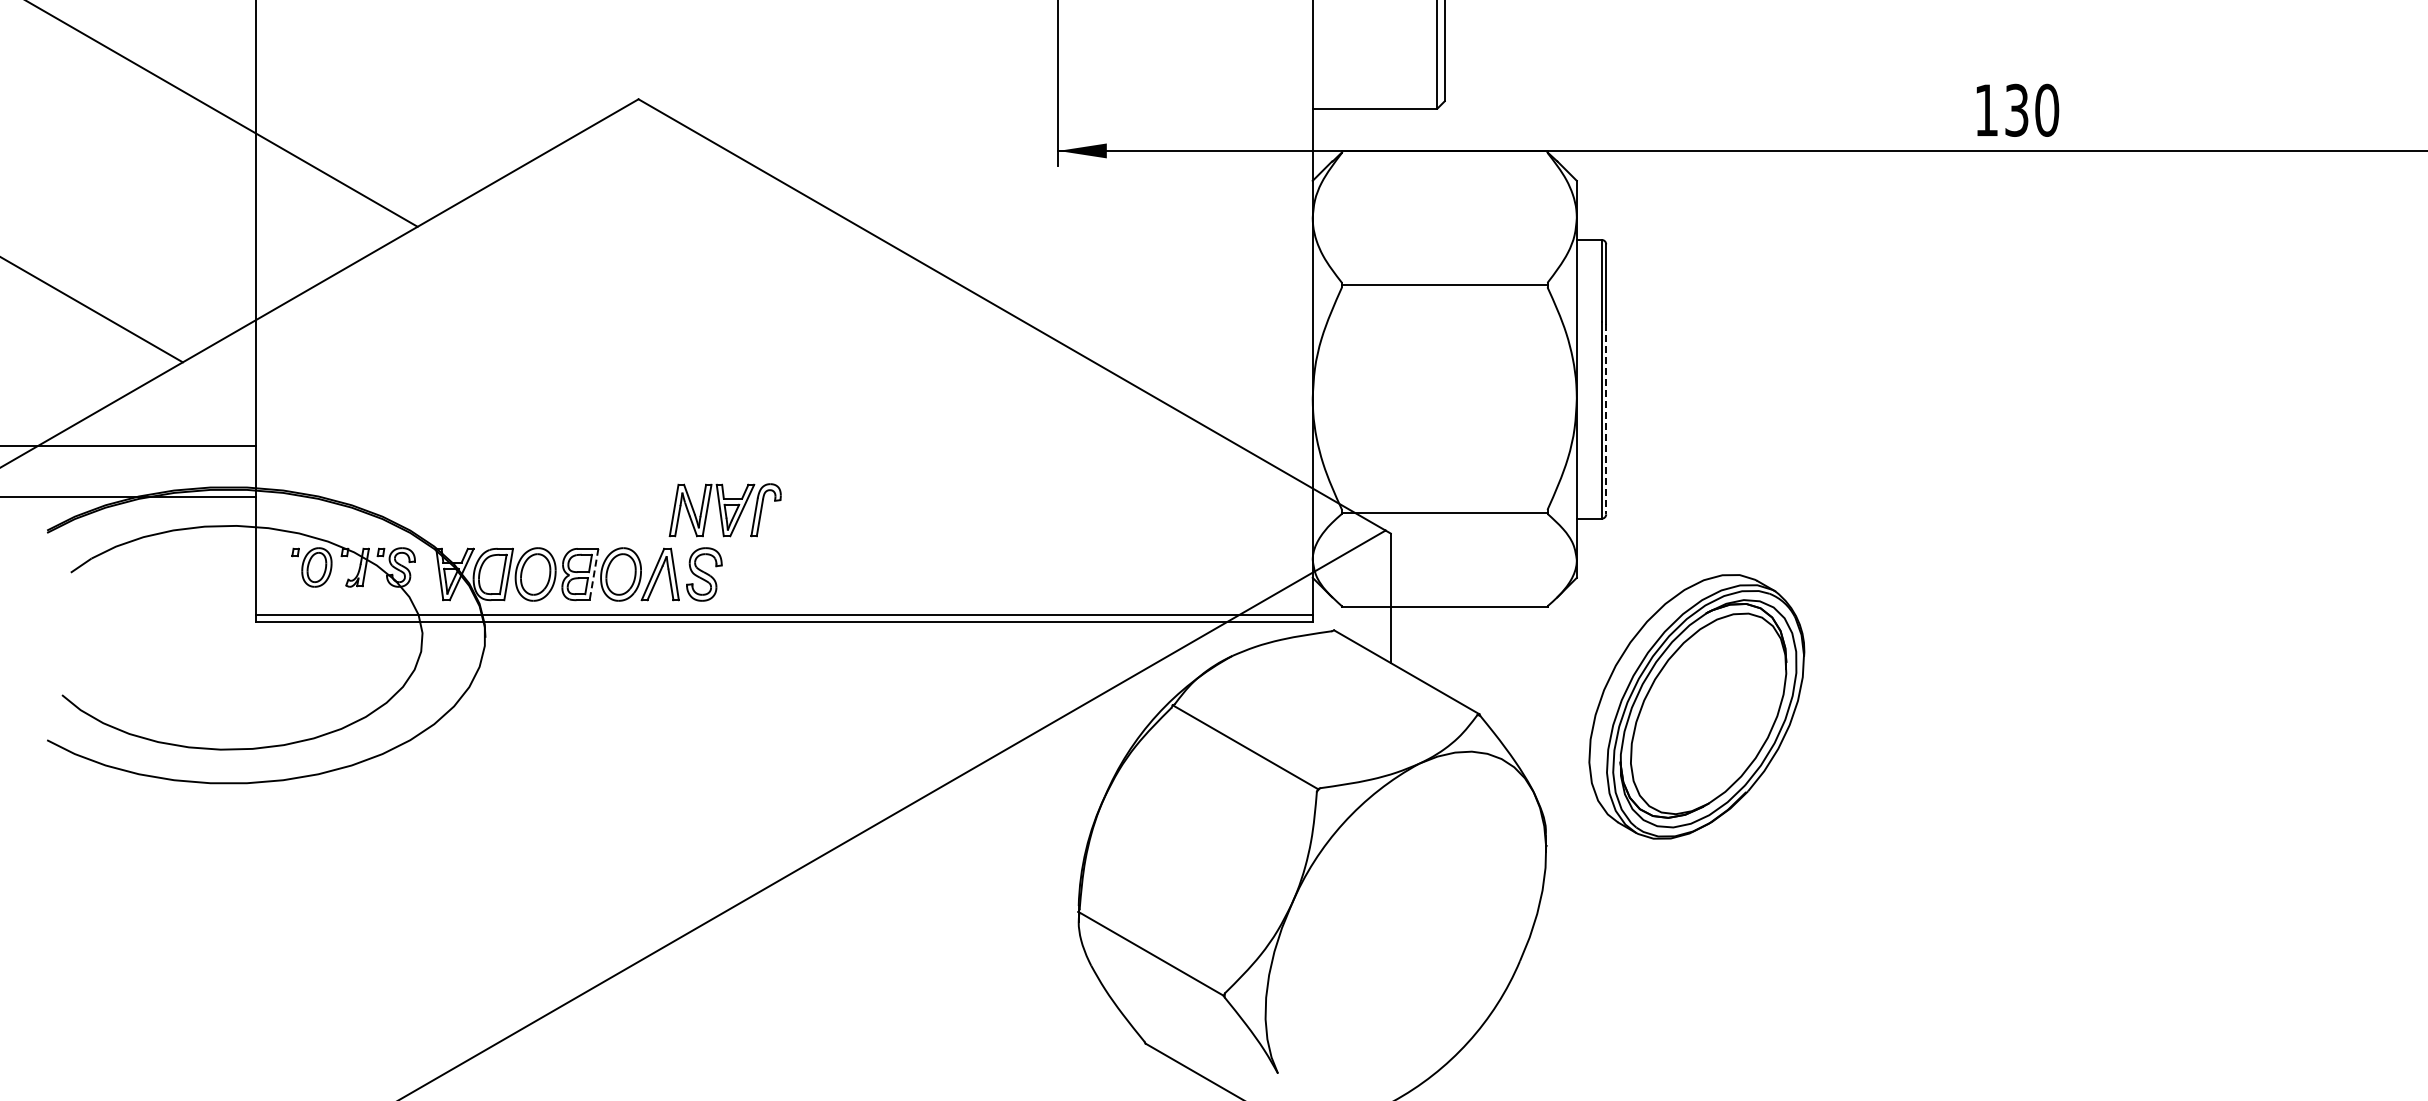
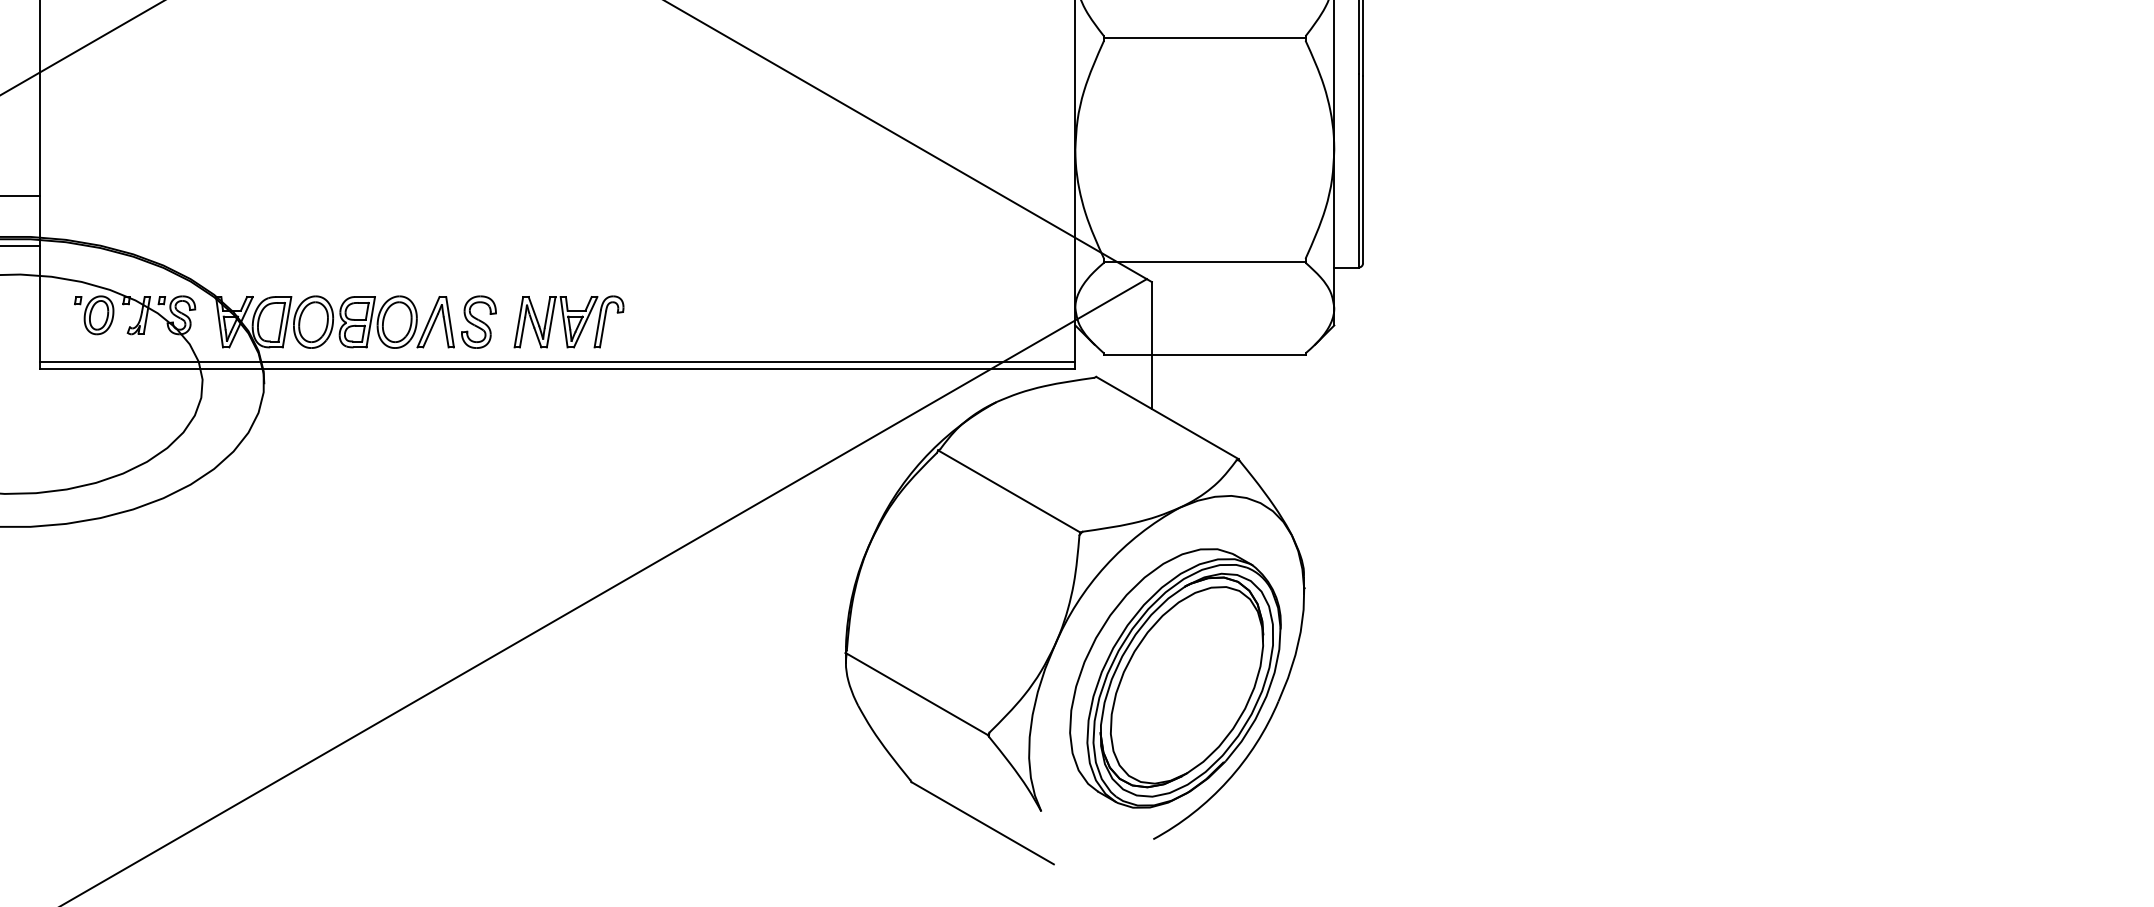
line: (1606, 419) -> (1363, 170), dashed -> solid
part: (724, 510) -> (568, 322), moved
line: (593, 574) -> (370, 322), dashed -> solid
part: (1696, 706) -> (1175, 678), moved

